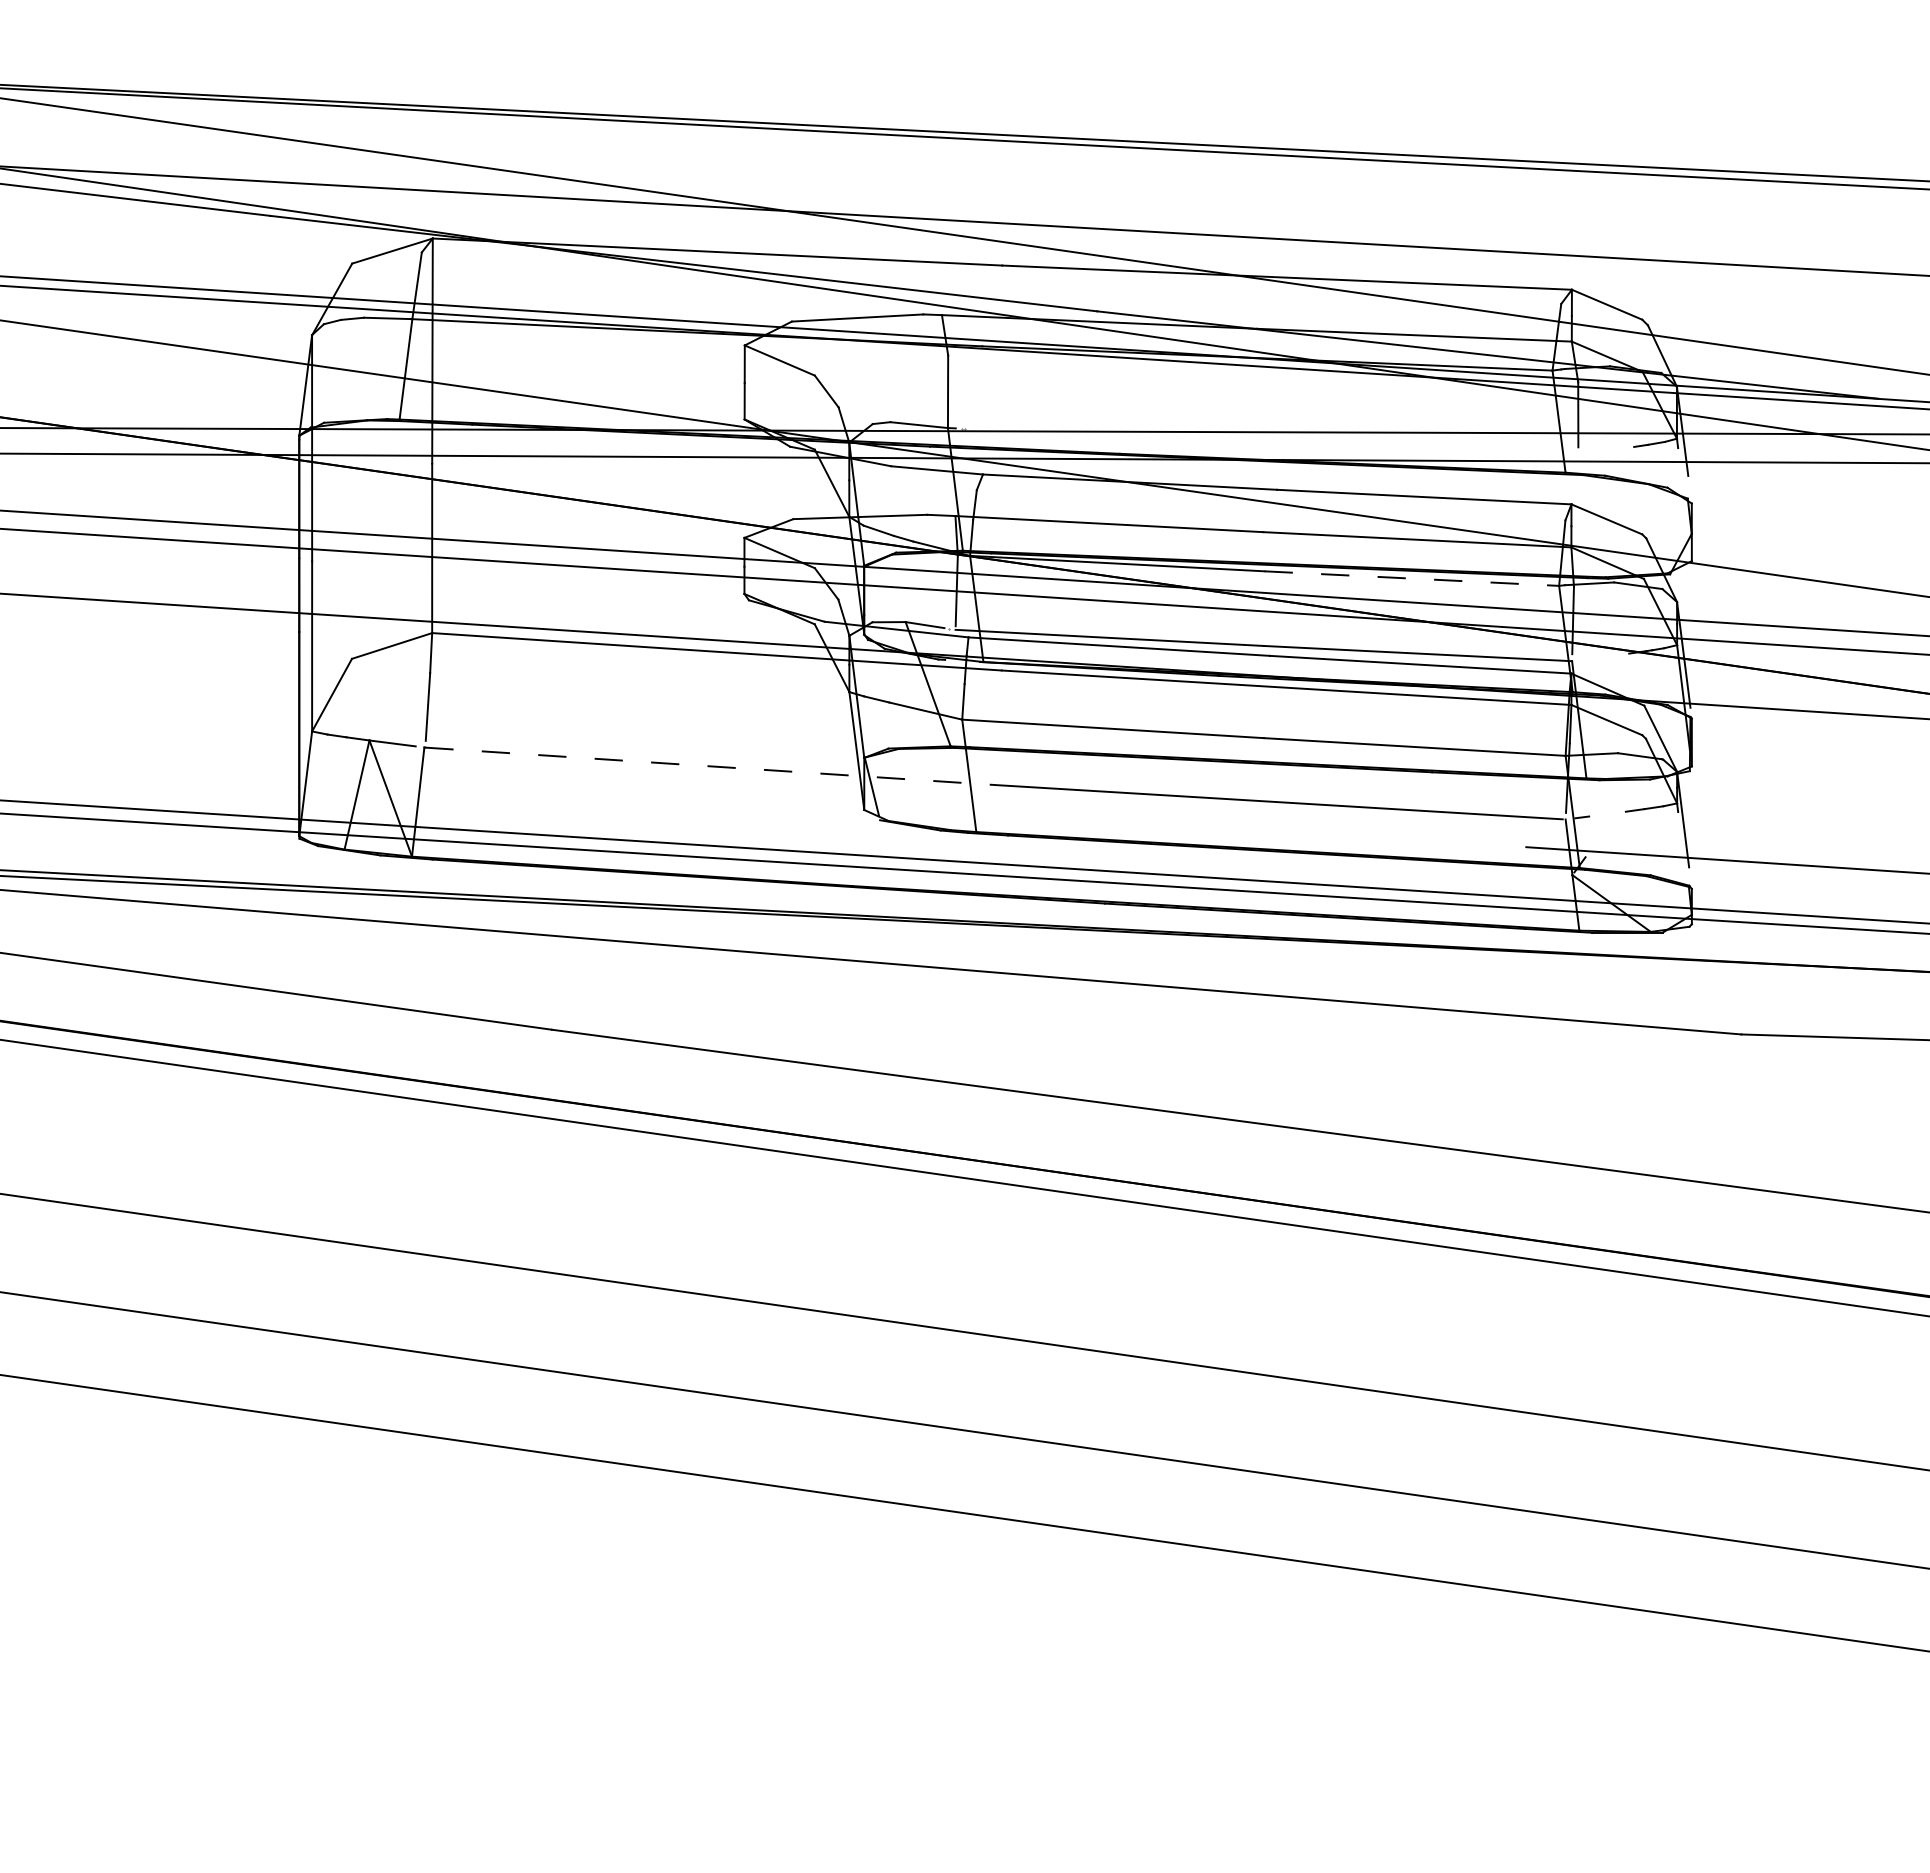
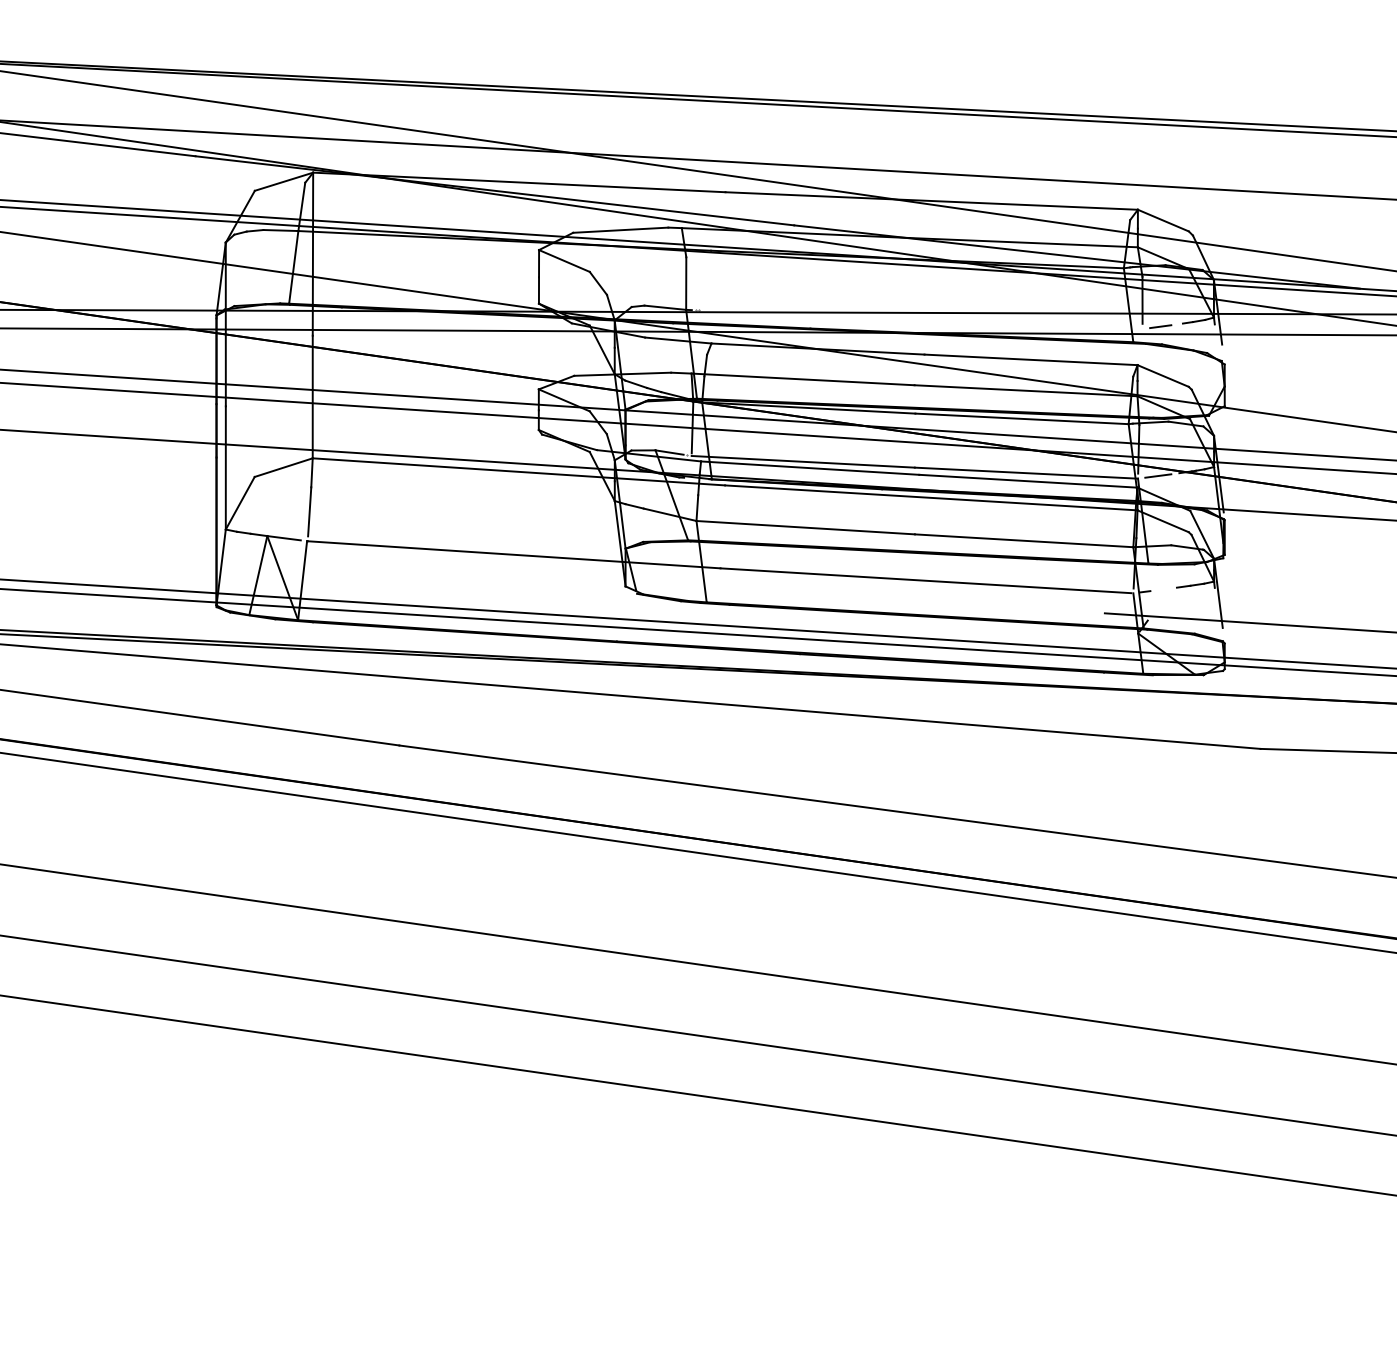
line: (1603, 451) -> (1160, 326), added
line: (1412, 578) -> (1022, 418), dashed -> solid
line: (1600, 657) -> (1158, 476), added
line: (710, 766) -> (514, 554), dashed -> solid

